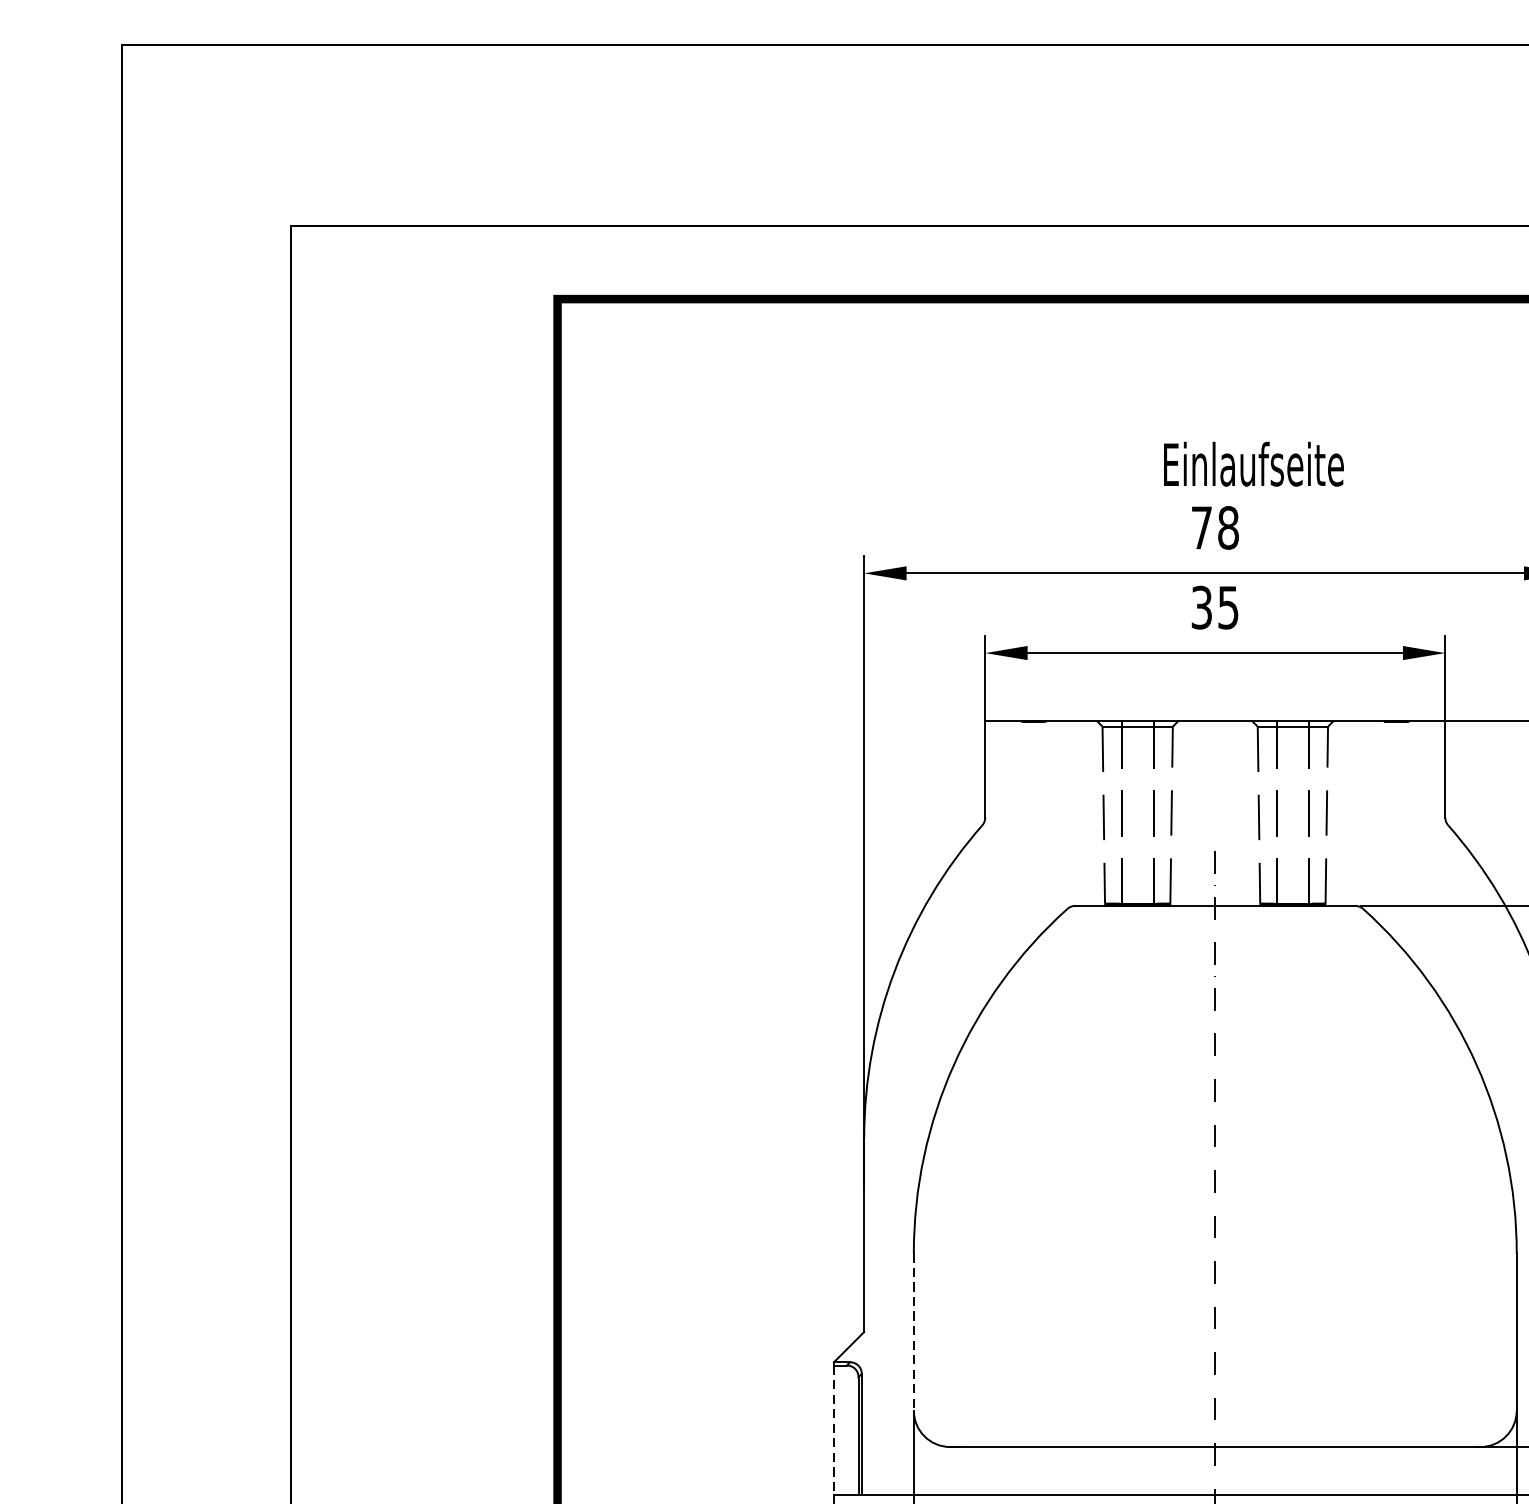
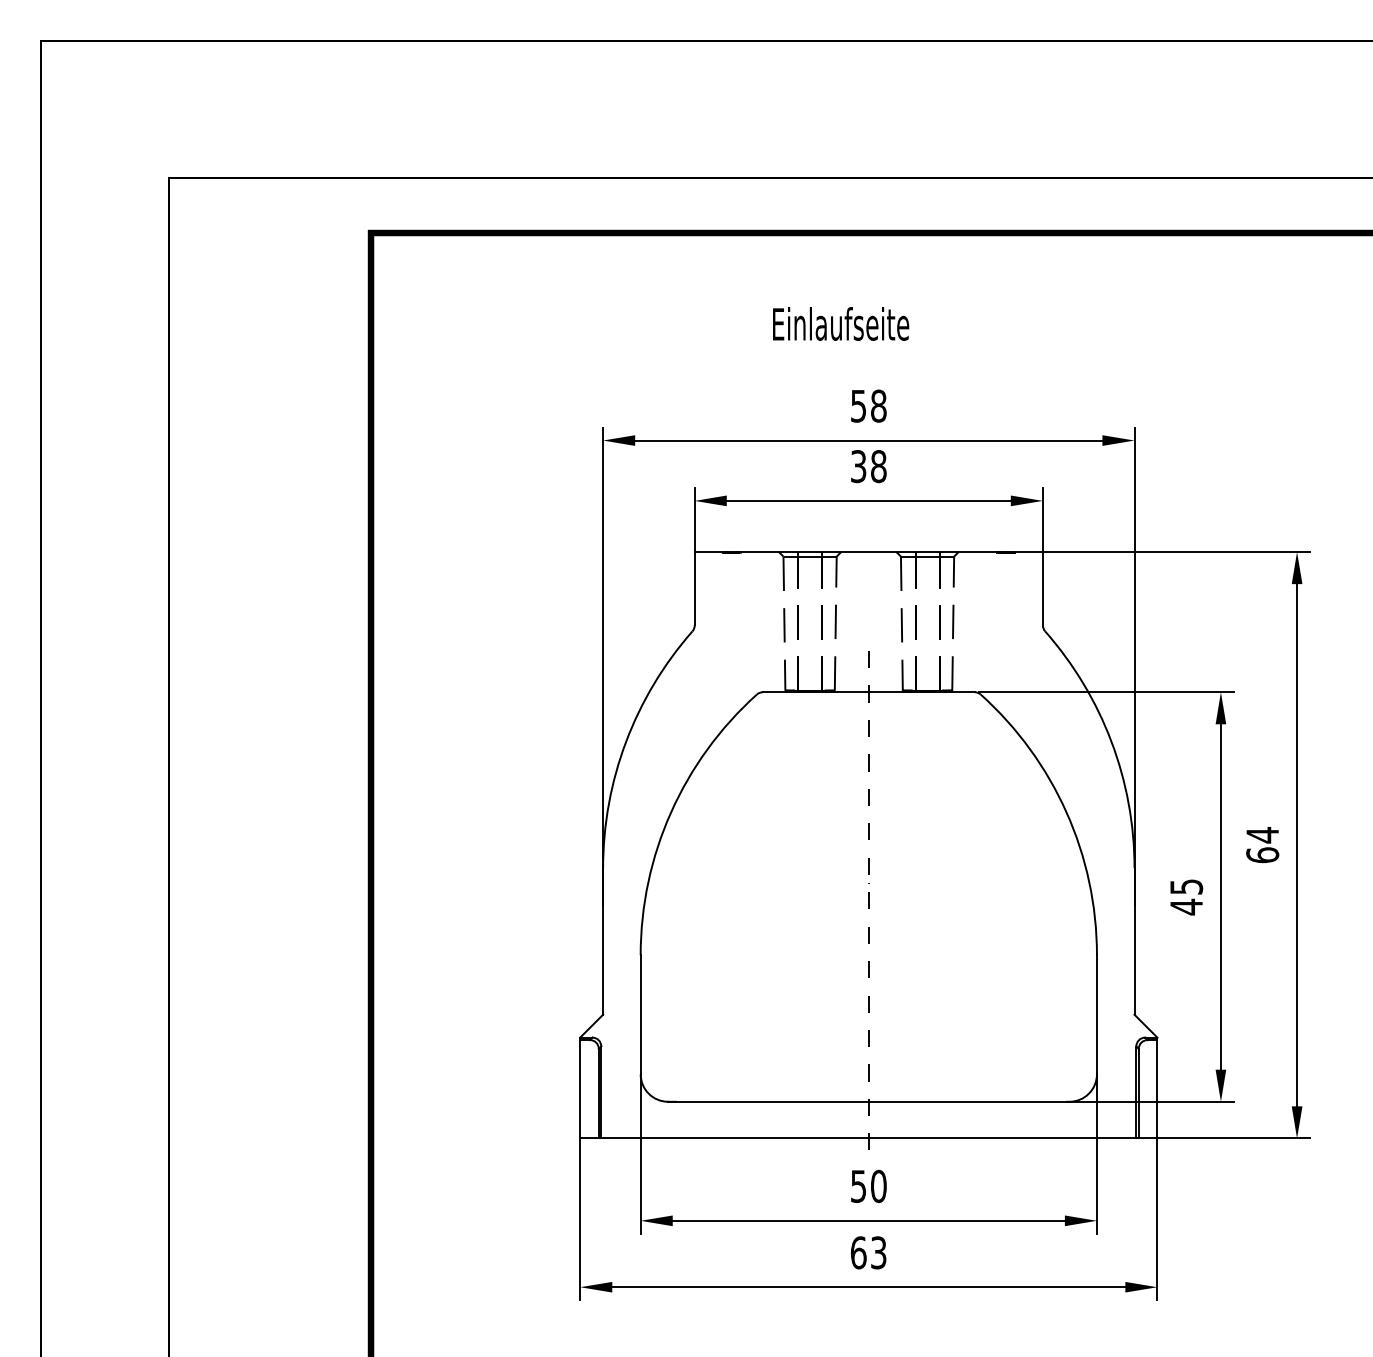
text: (1254, 463) -> (841, 323), moved
text: (1201, 528) -> (858, 406), 78 -> 58
text: (1228, 607) -> (878, 466), 35 -> 38
line: (913, 1331) -> (640, 1014), dashed -> solid
line: (834, 1430) -> (580, 1089), dashed -> solid

